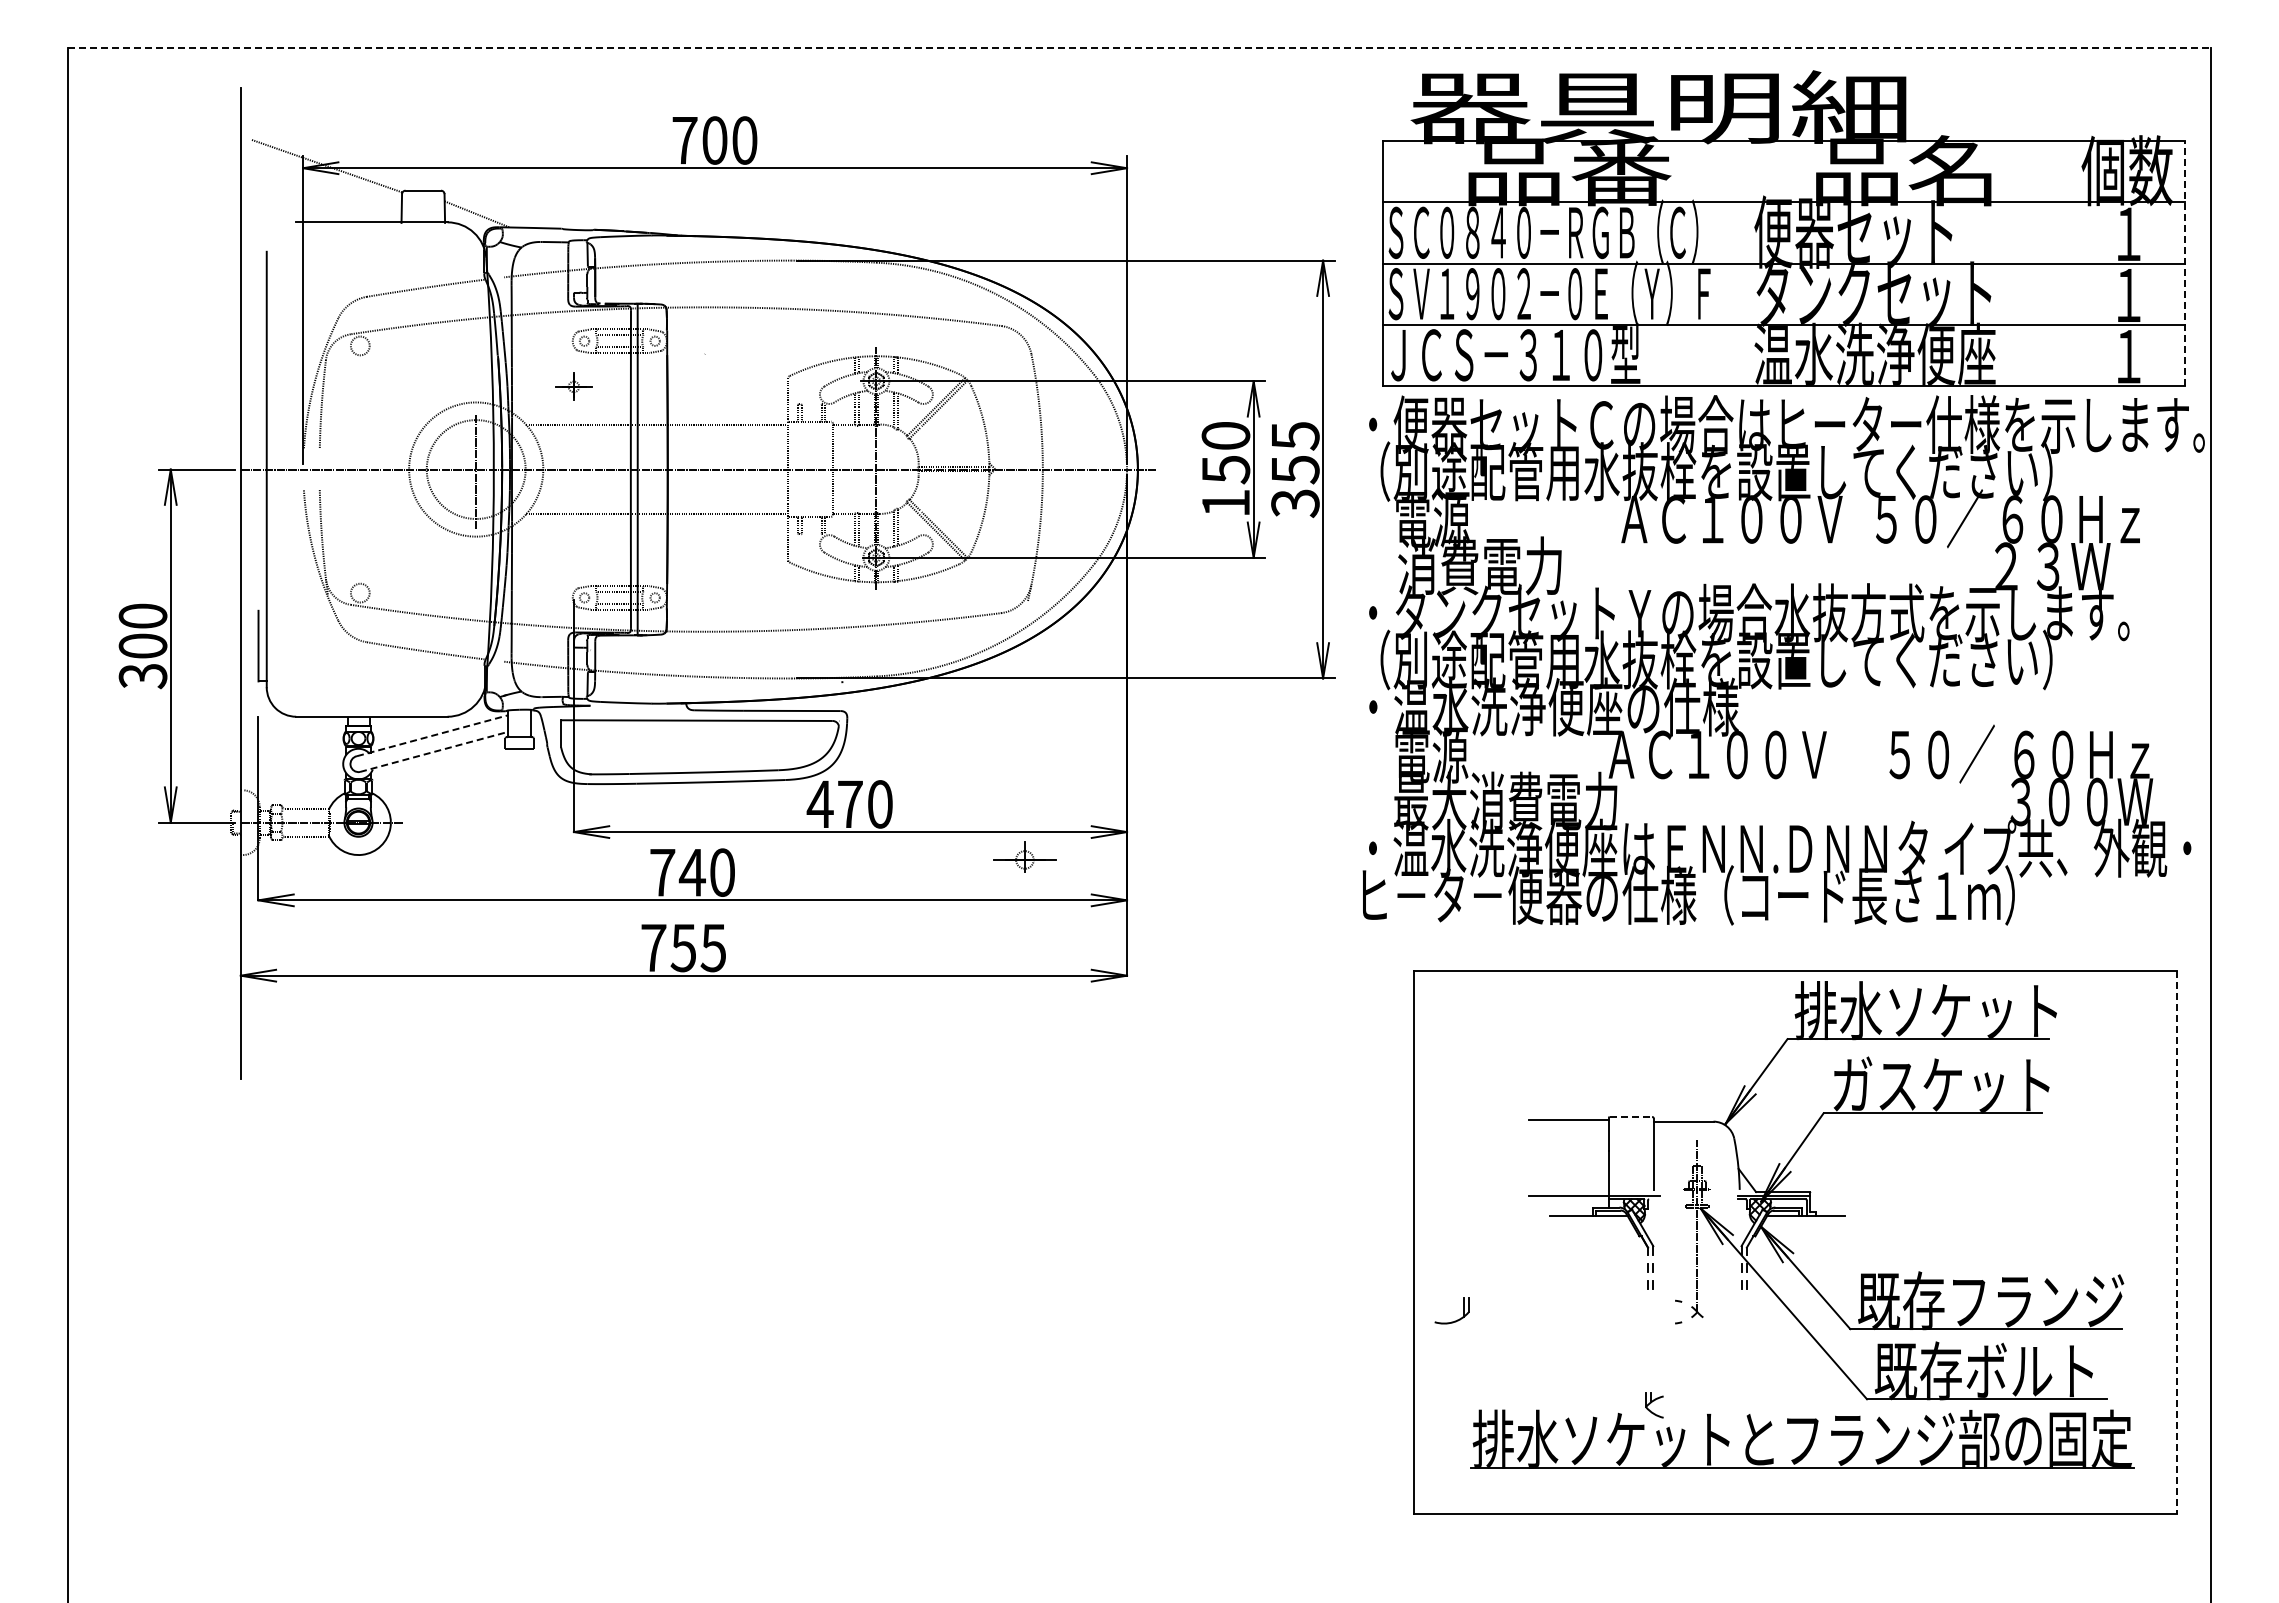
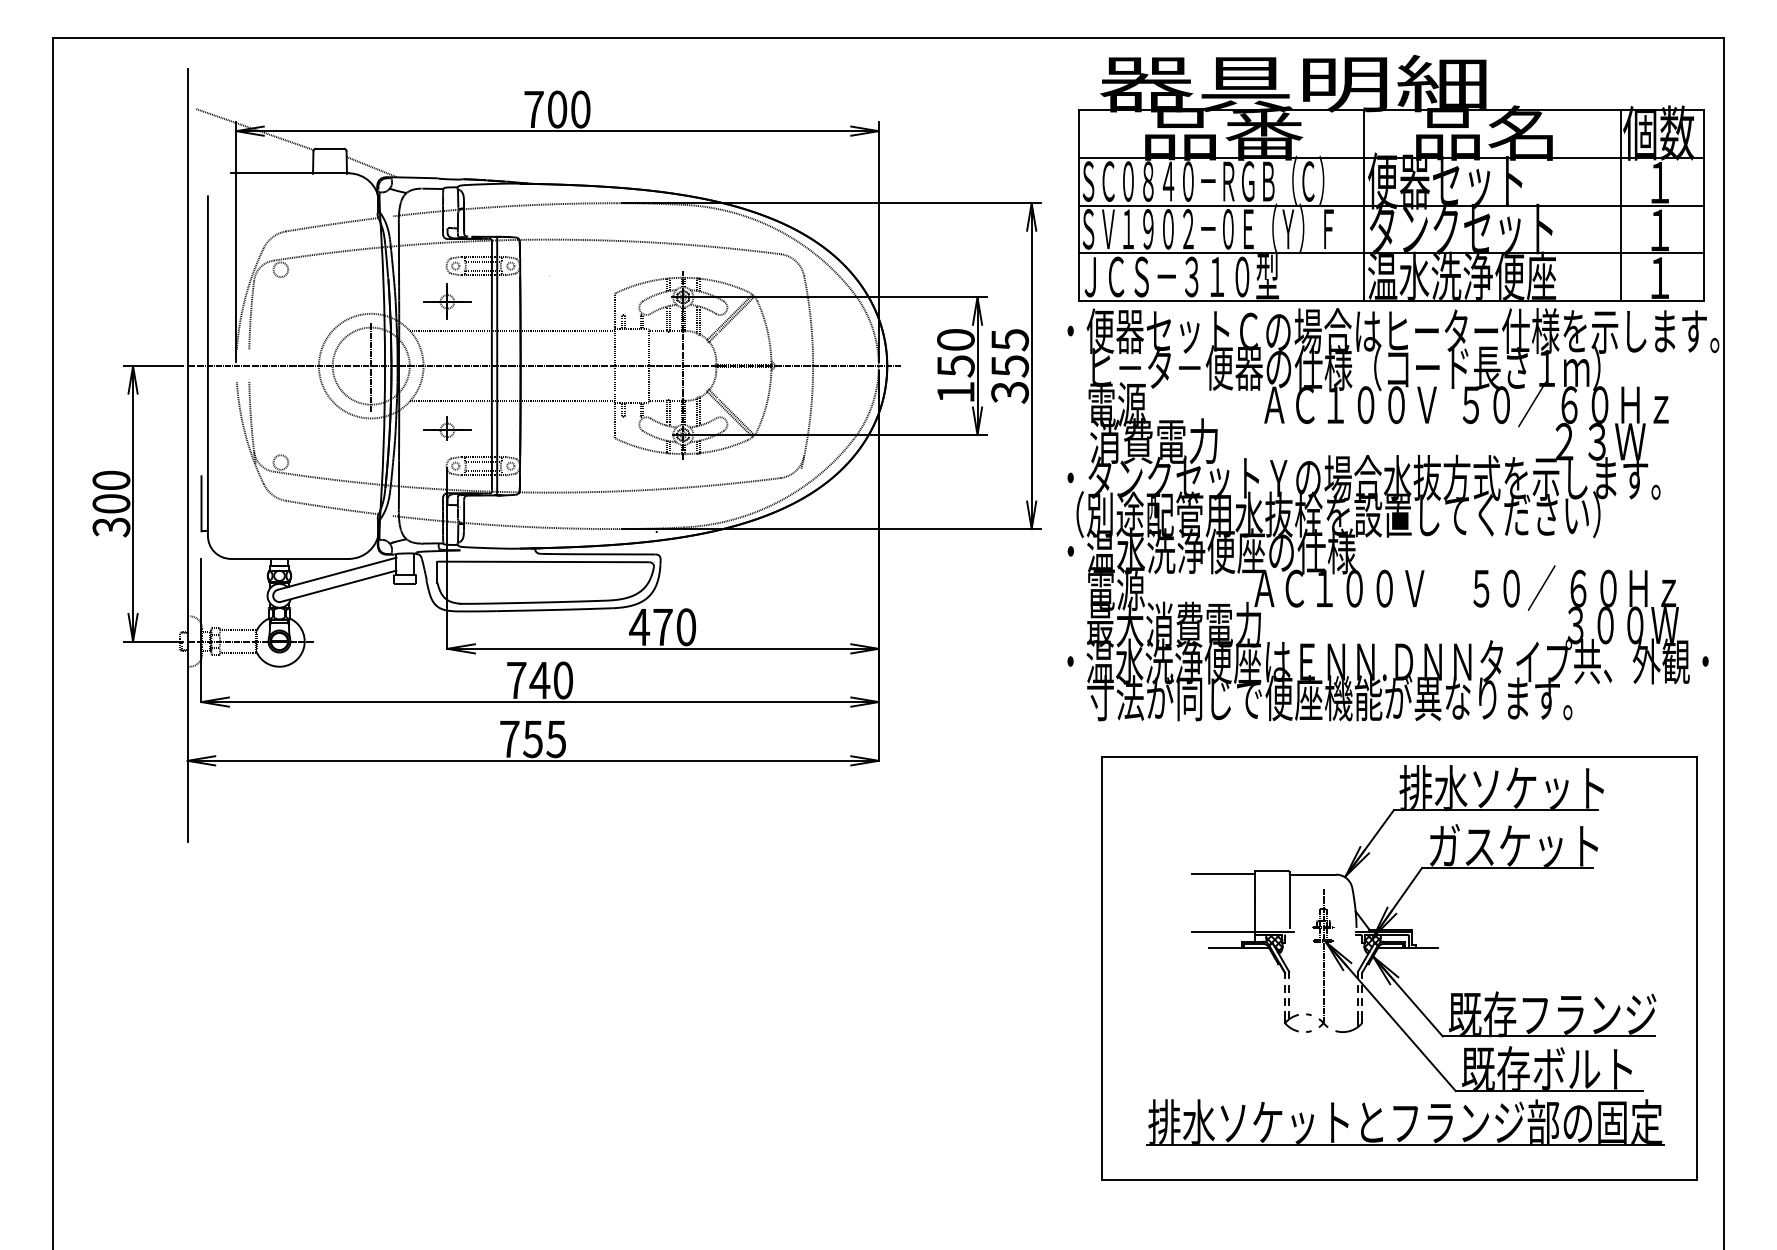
line: (1139, 48) -> (888, 37), dashed -> solid
line: (1749, 263) -> (1364, 205), added
line: (2078, 263) -> (1620, 205), added
line: (2184, 263) -> (1703, 205), dashed -> solid
part: (573, 386) -> (447, 301), size x1.67
text: (1709, 471) -> (1332, 367), （別途配管用水抜栓を設置してください） -> ヒ－タ－便器の仕様（コード長さ１ｍ）
line: (433, 735) -> (337, 573), dashed -> solid
line: (434, 751) -> (338, 586), dashed -> solid
part: (1024, 856) -> (447, 427), moved
text: (1689, 895) -> (1317, 698), ヒ－タ－便器の仕様（コード長さ１ｍ） -> 寸法が同じで便座機能が異なります。
line: (1631, 1116) -> (1272, 870), dashed -> solid
line: (2176, 1242) -> (1697, 968), dashed -> solid
part: (1454, 1320) -> (1350, 1029), moved
part: (1654, 1405) -> (1291, 1021), moved

